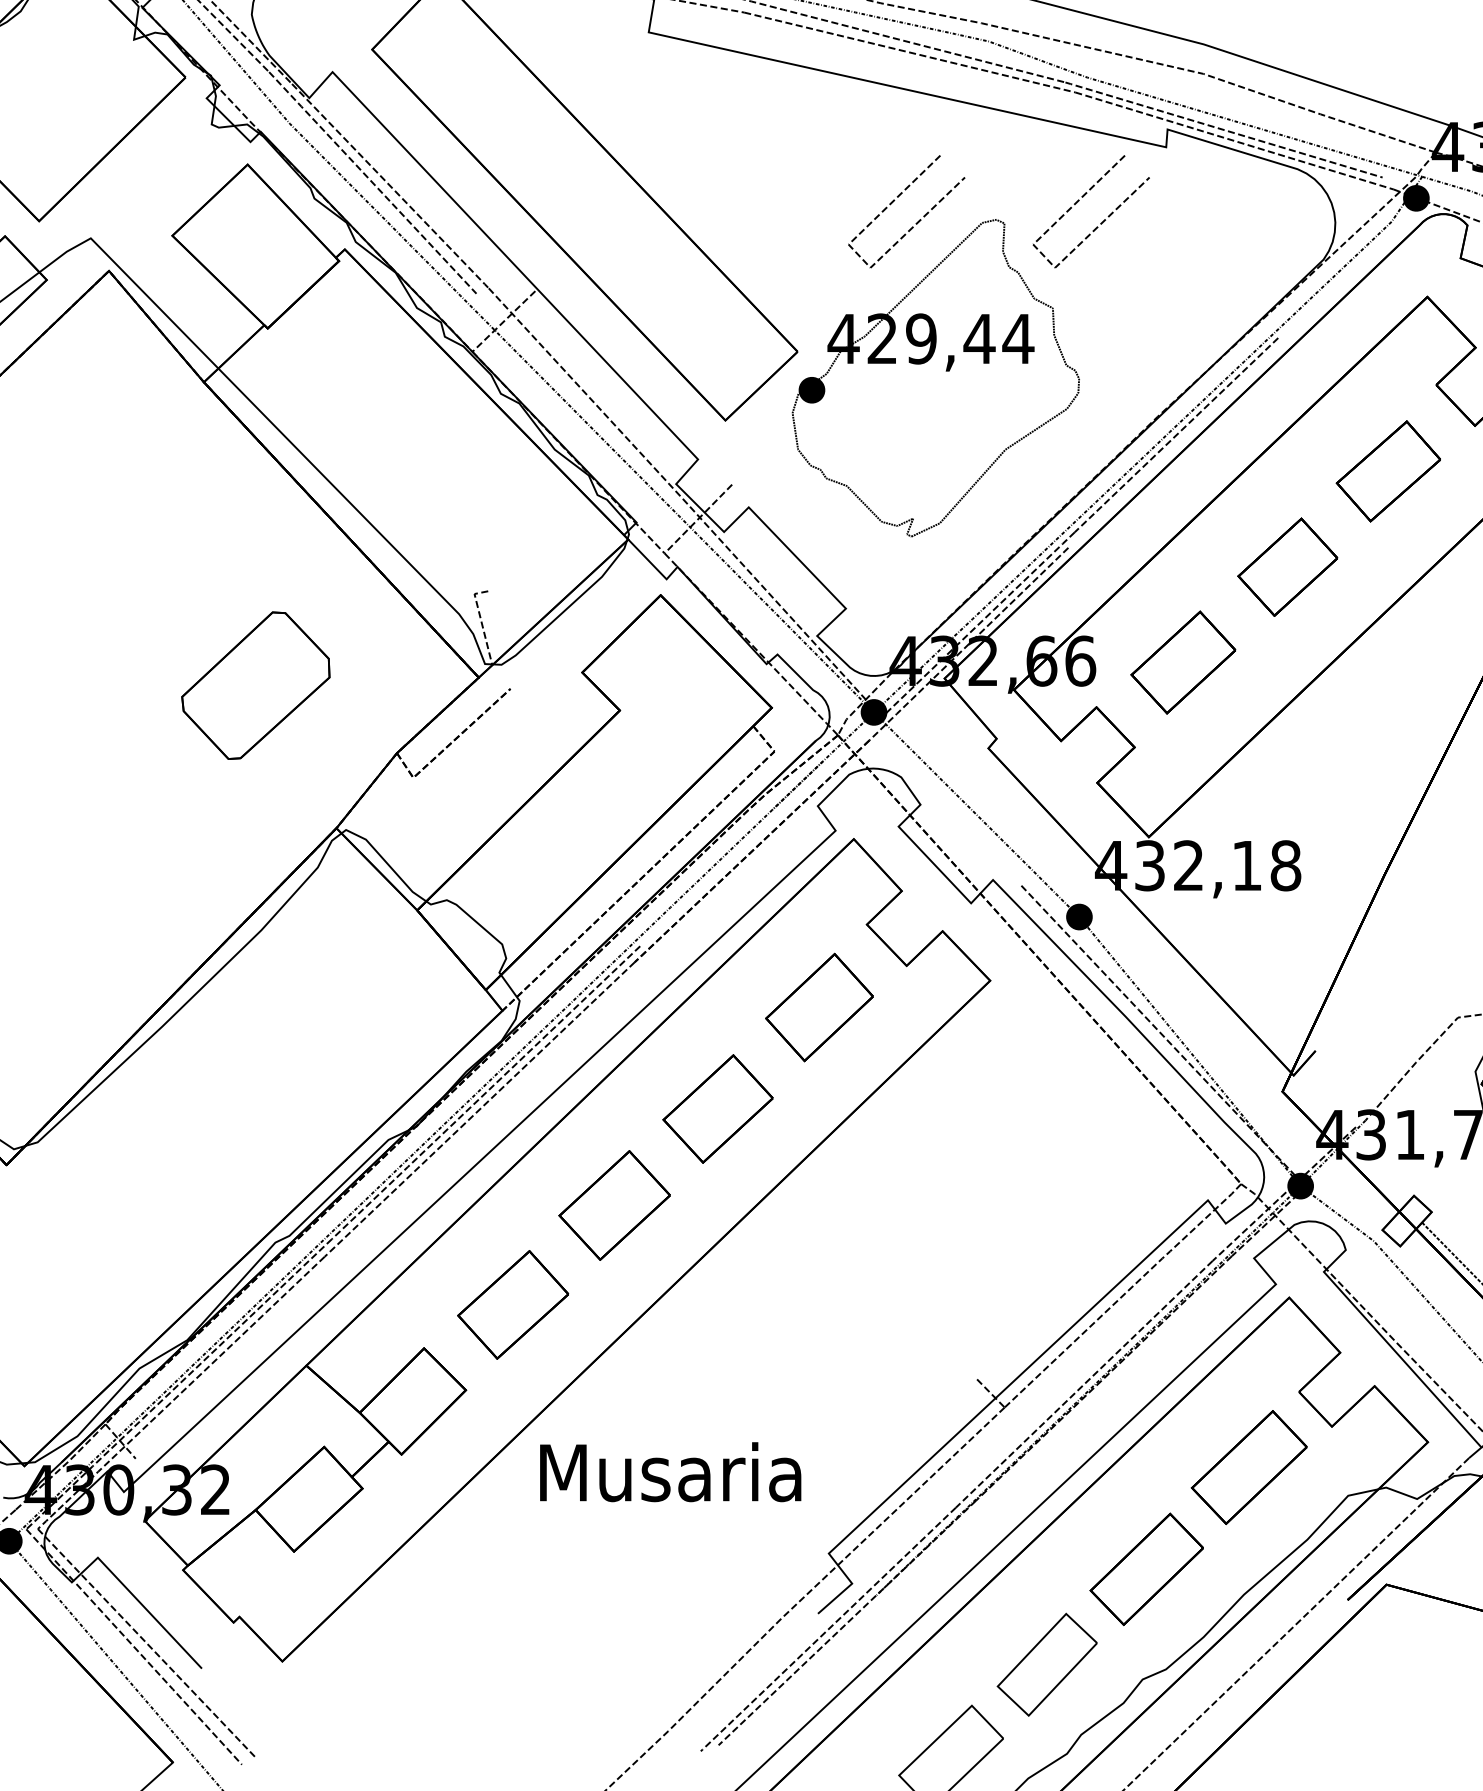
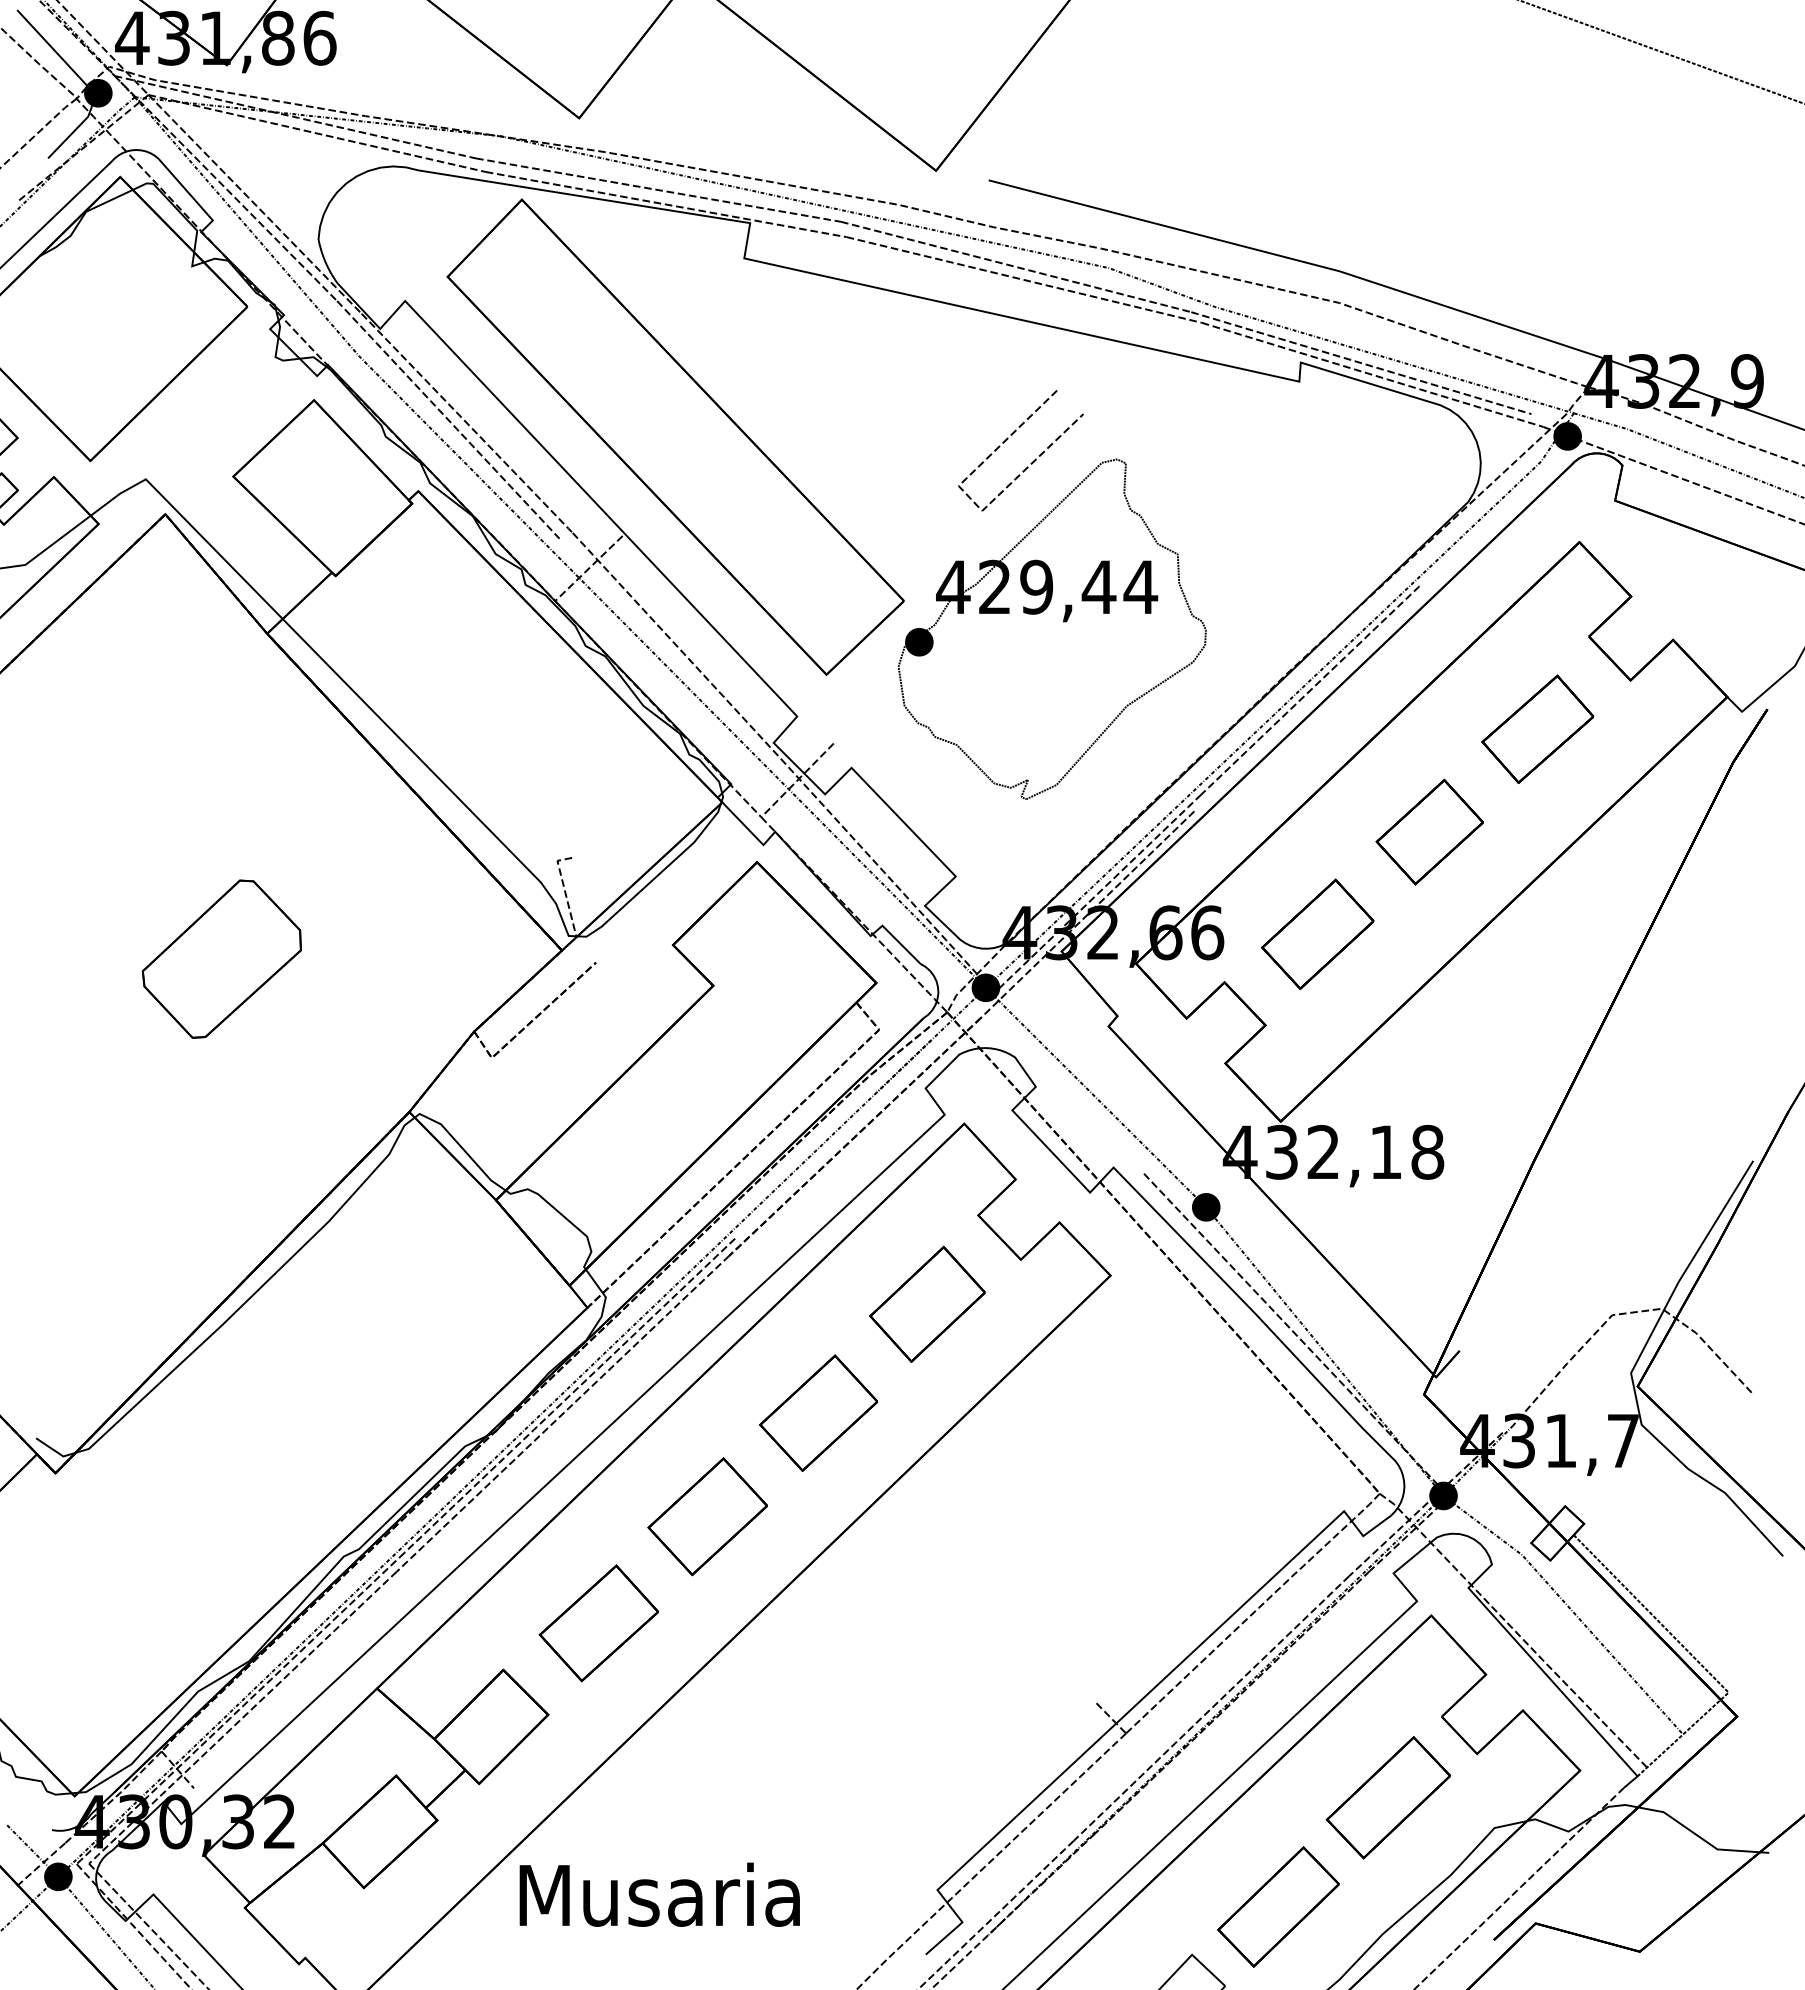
line: (1079, 201) -> (1206, 439), removed
part: (255, 685) -> (221, 958), moved
text: (670, 1471) -> (659, 1894), moved

